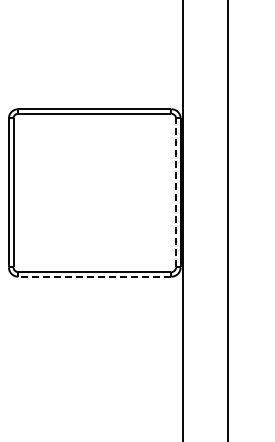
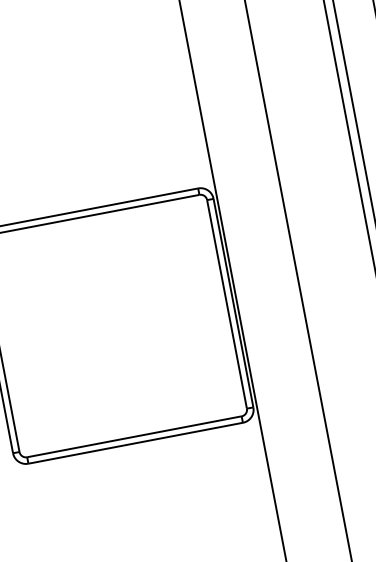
line: (176, 192) -> (227, 303), dashed -> solid
line: (94, 276) -> (135, 443), dashed -> solid

